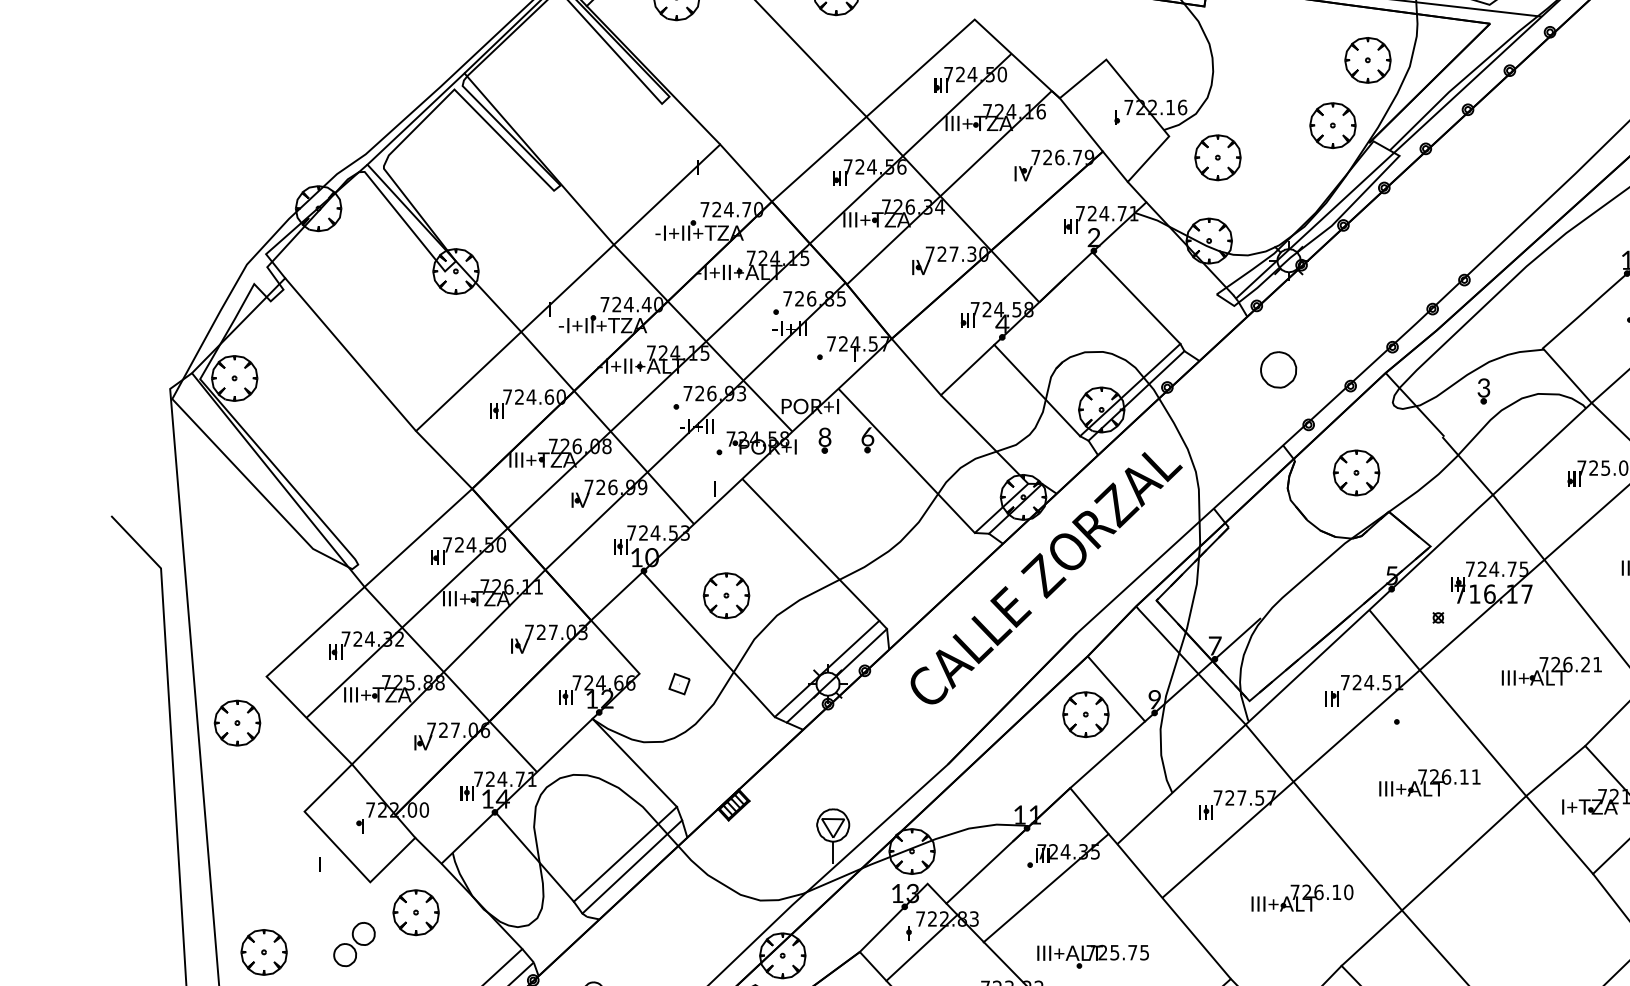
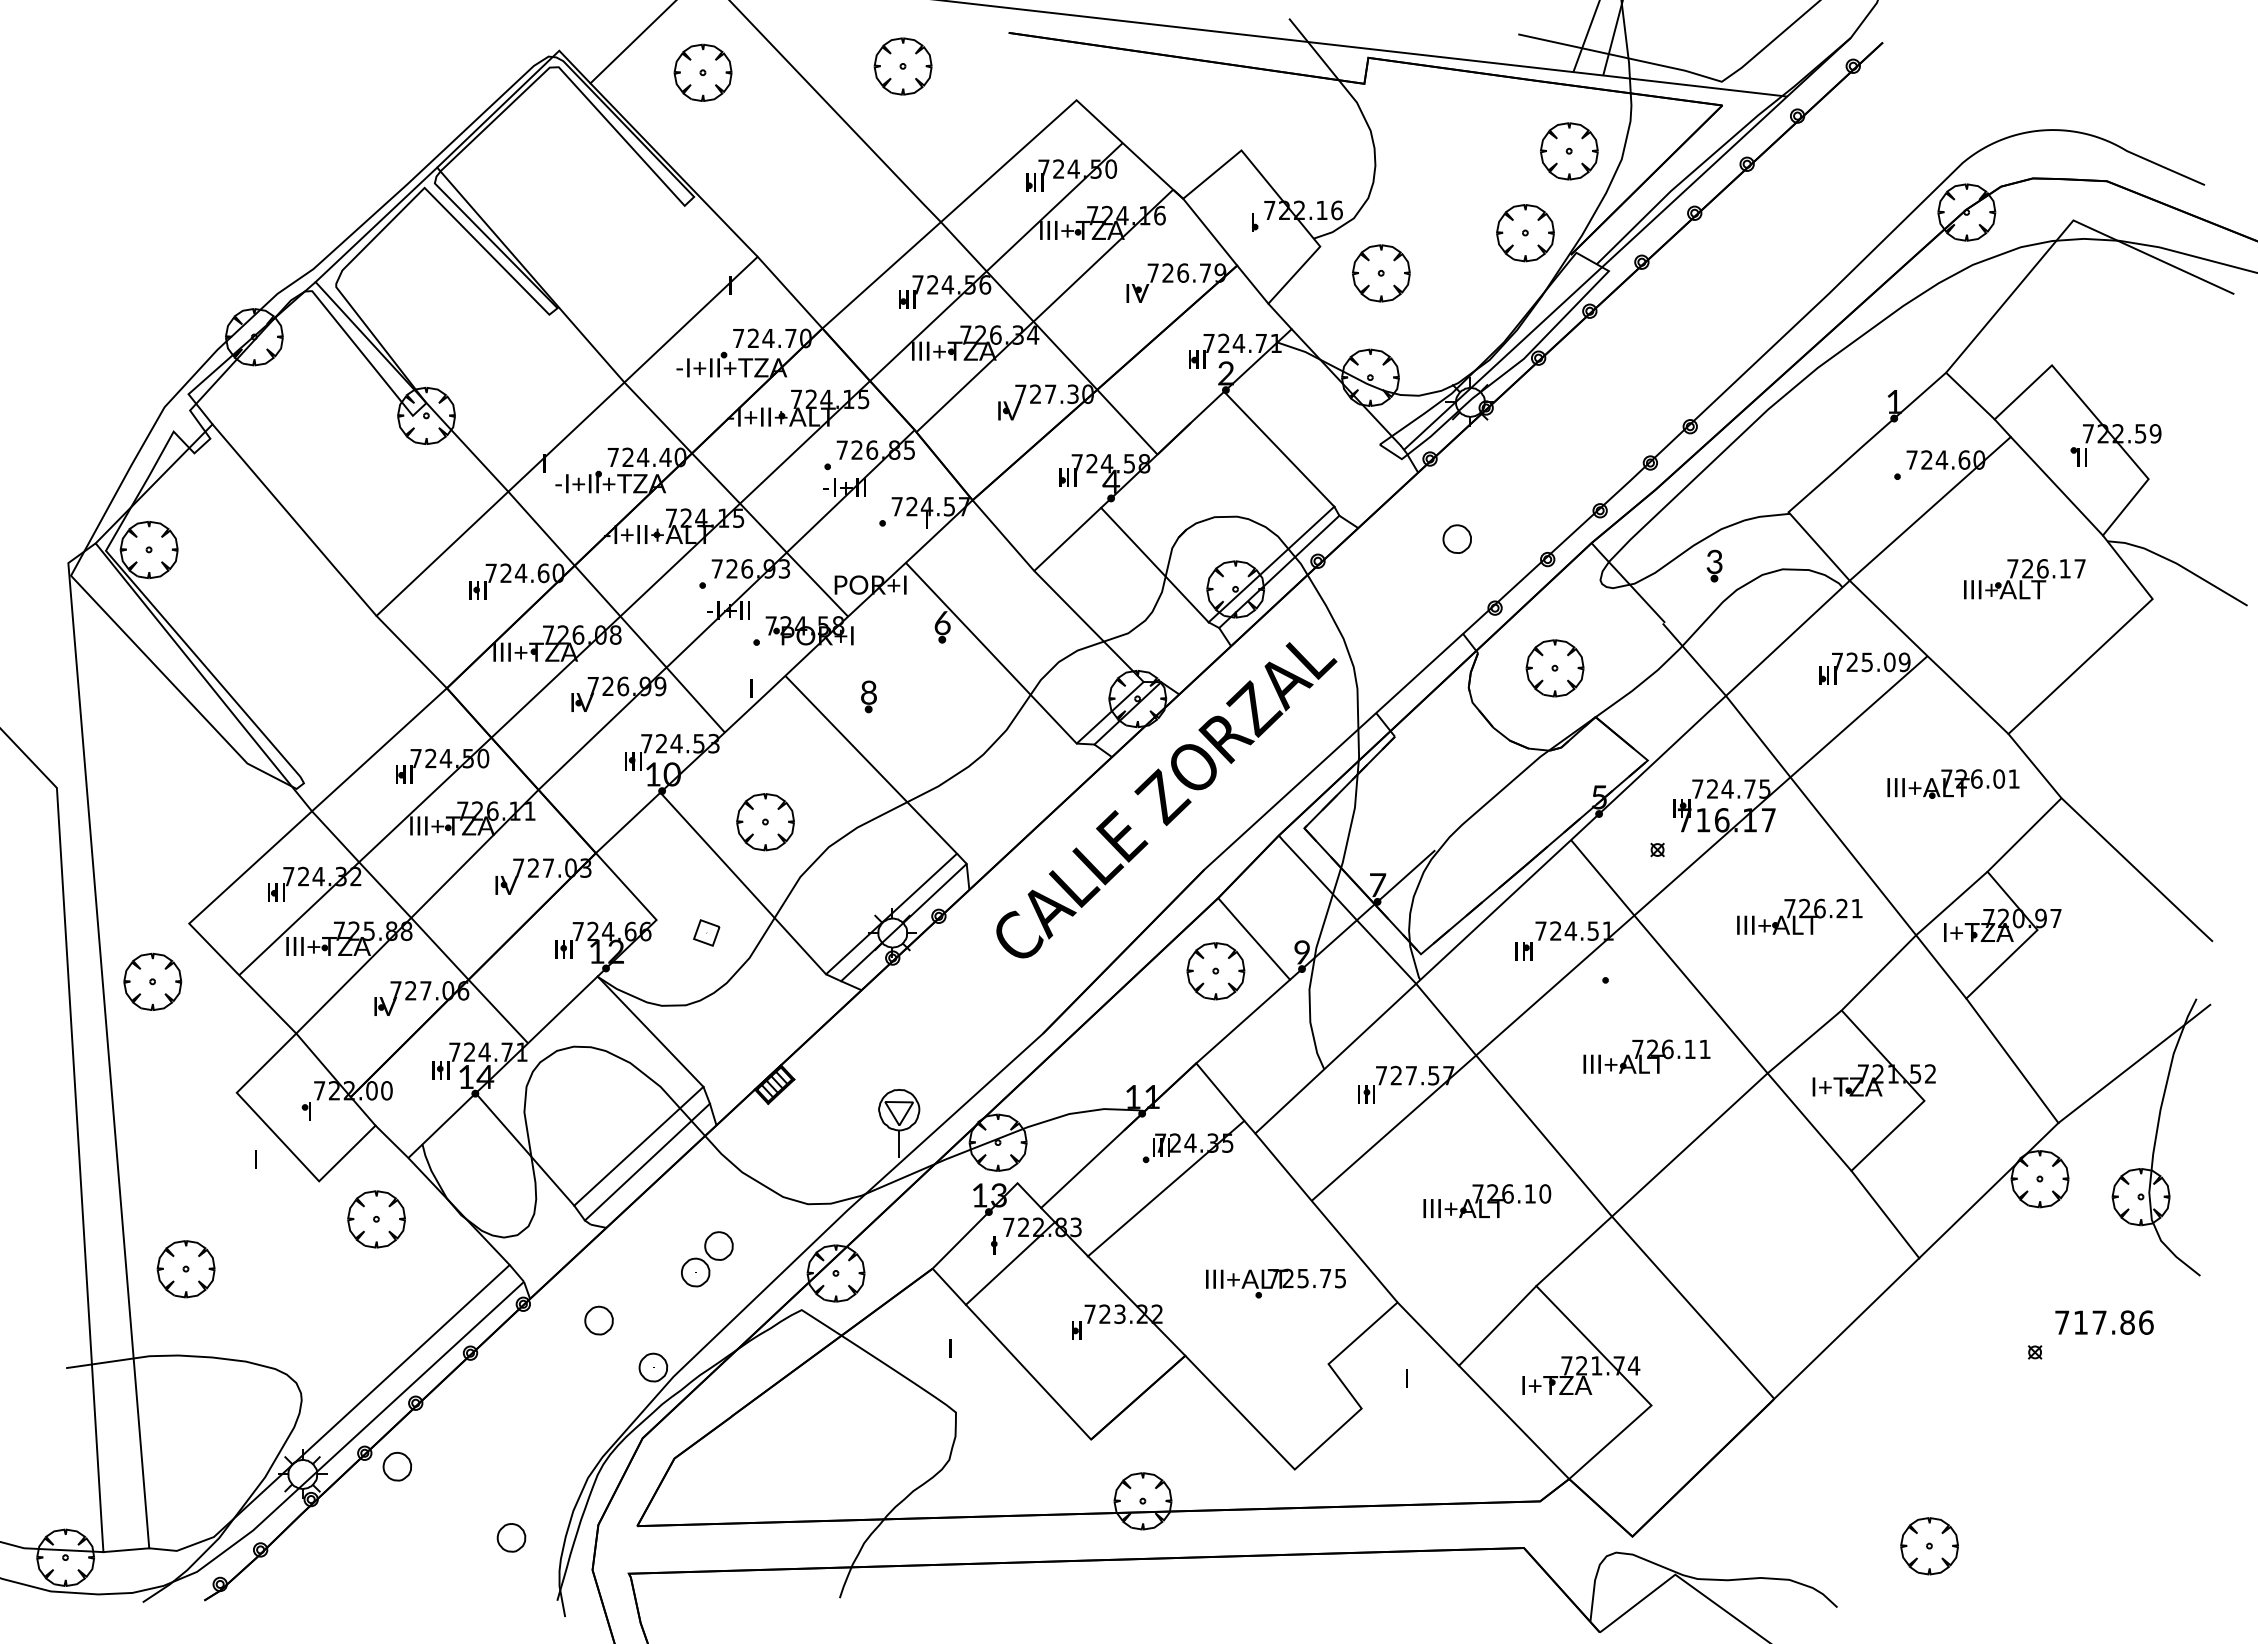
part: (1277, 369) -> (1456, 538), size x0.62
part: (824, 440) -> (868, 696), moved
part: (354, 944) -> (707, 1259), moved
part: (1092, 956) -> (1275, 1283), moved

